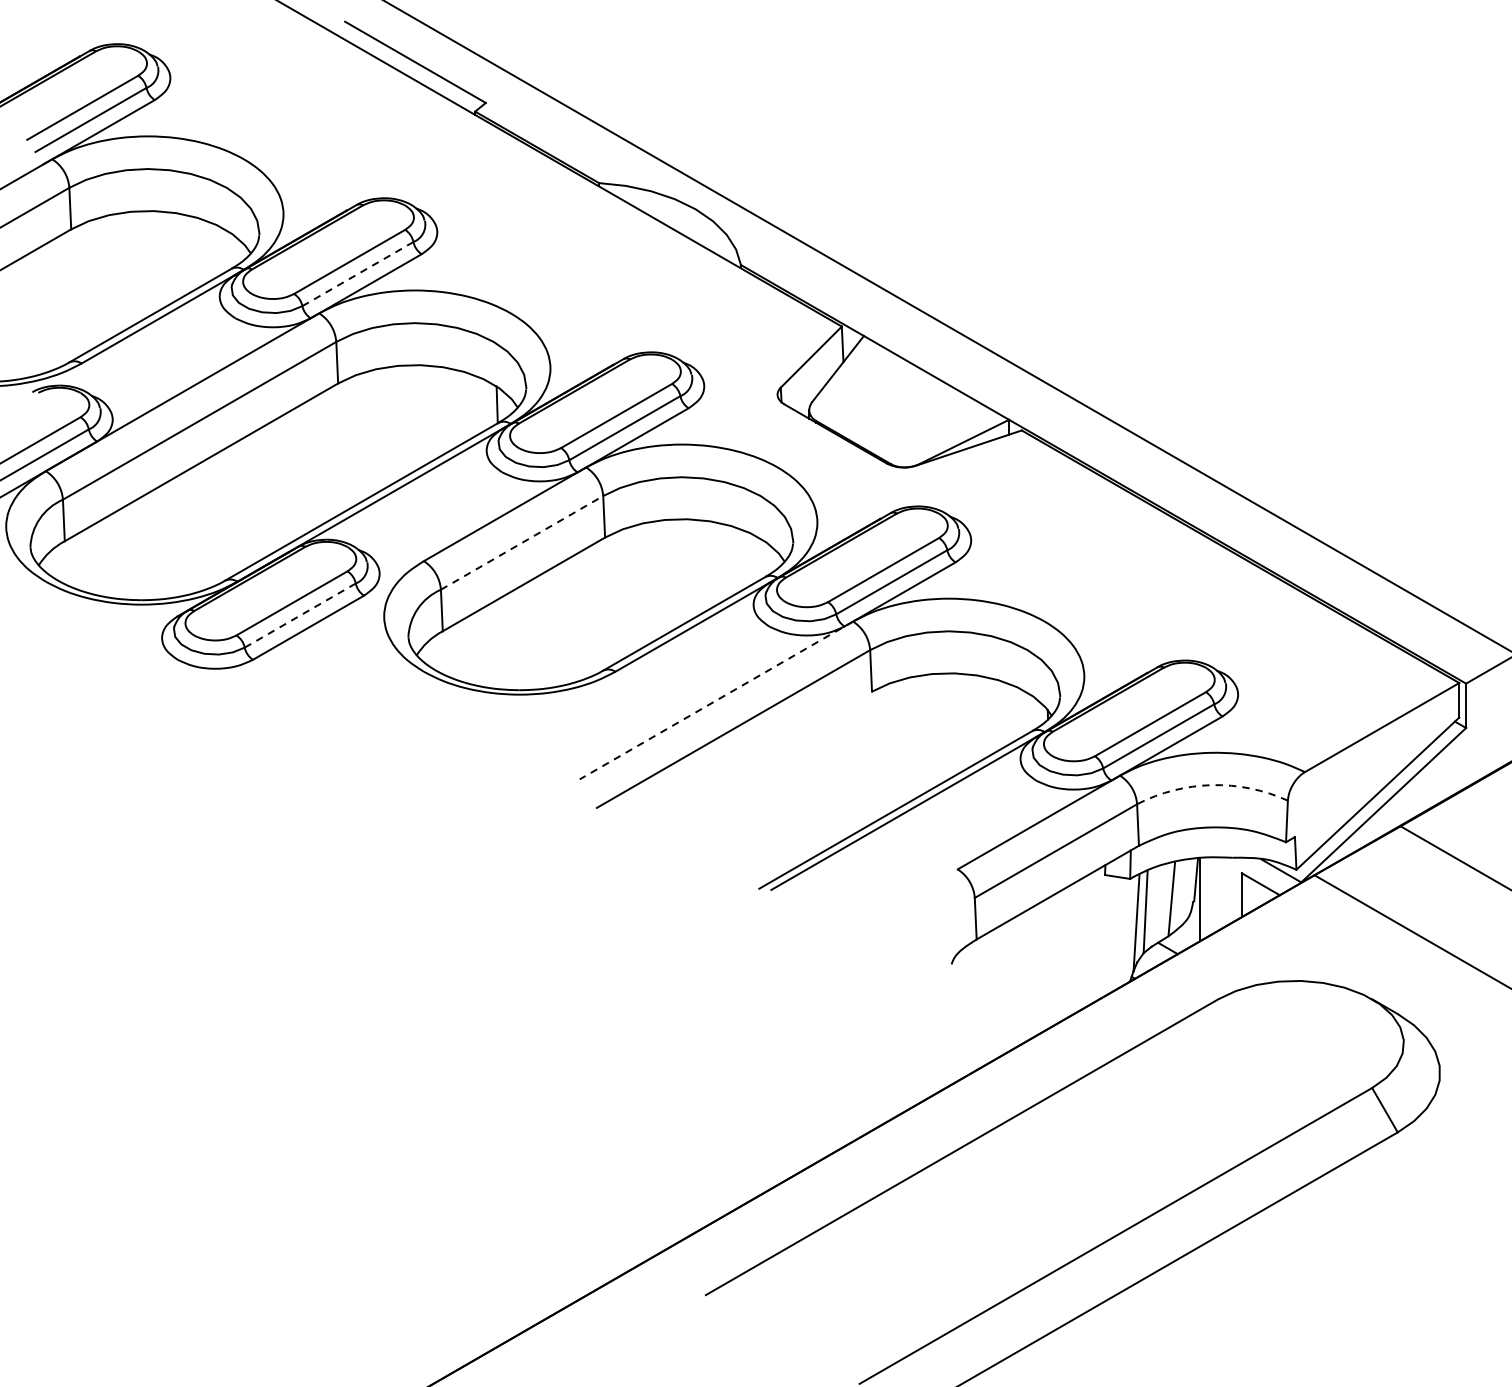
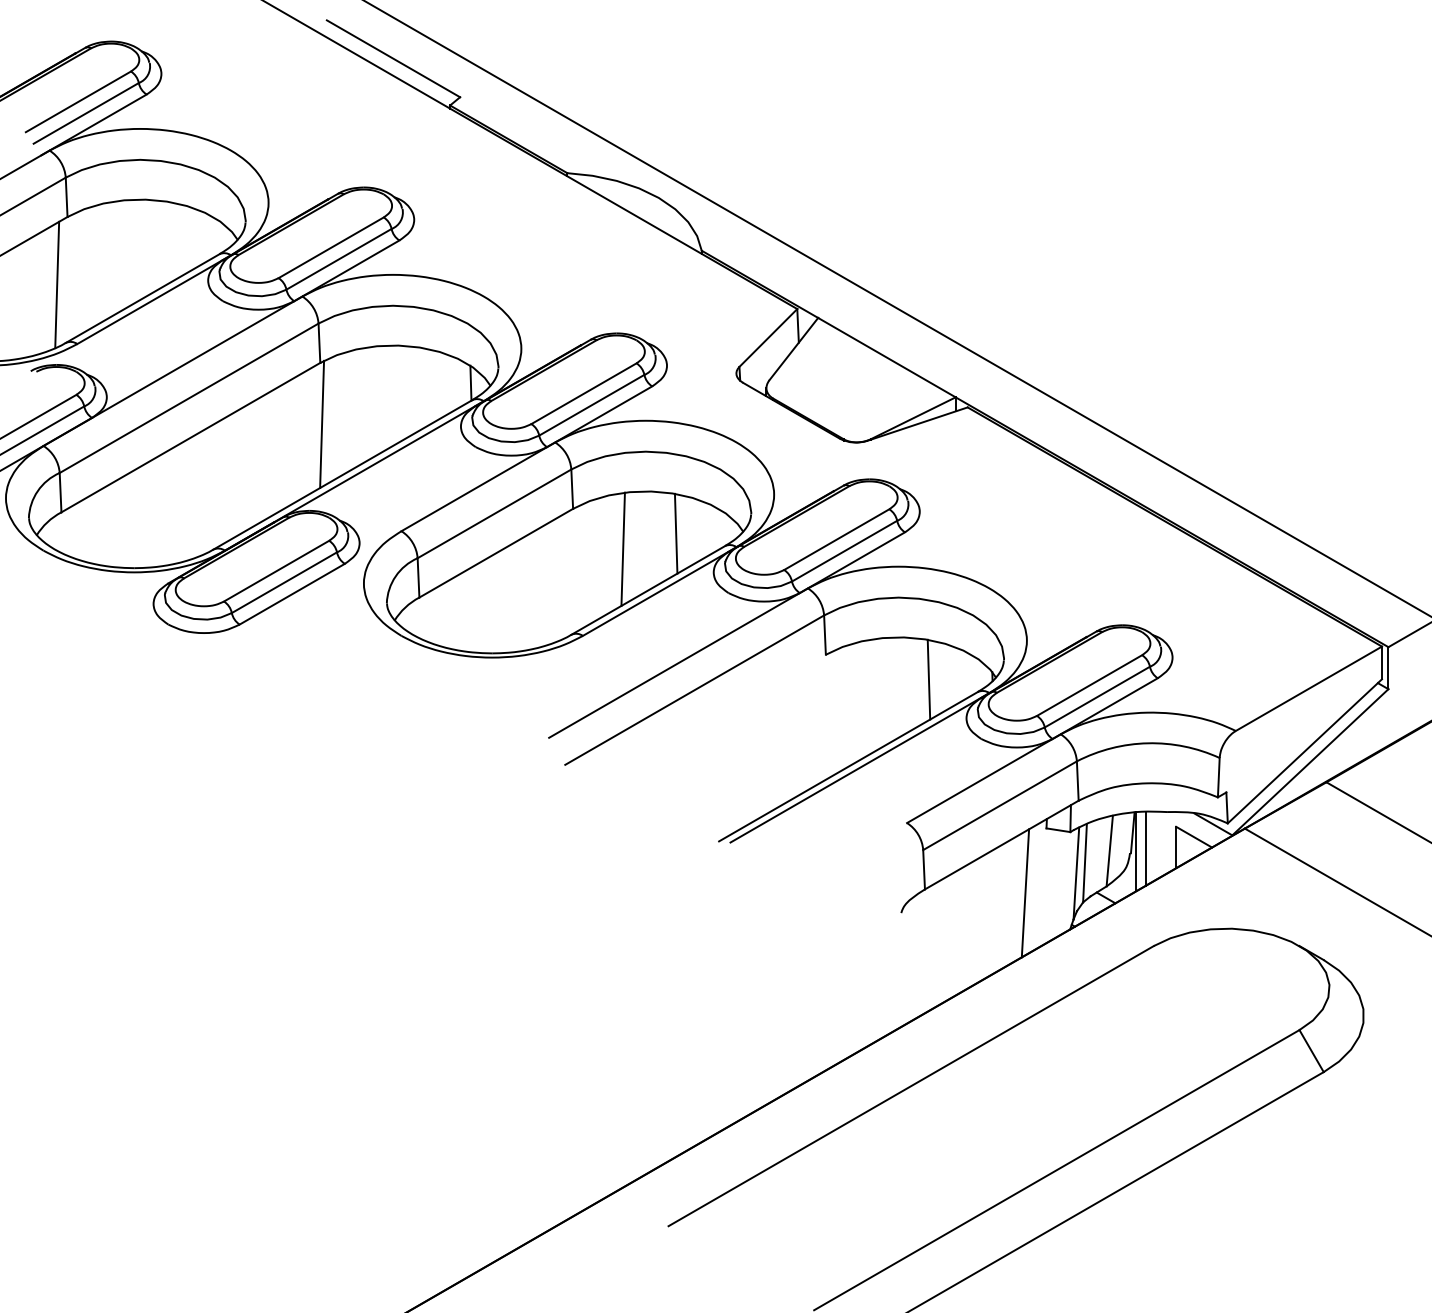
line: (358, 274) -> (339, 259), dashed -> solid
line: (60, 300) -> (57, 284), added
line: (340, 448) -> (322, 424), added
line: (522, 542) -> (494, 513), dashed -> solid
line: (713, 563) -> (675, 533), added
line: (657, 579) -> (622, 548), added
line: (300, 615) -> (284, 582), dashed -> solid
line: (716, 700) -> (678, 663), dashed -> solid
line: (980, 717) -> (928, 679), added
arc: (1211, 785) -> (1147, 743), dashed -> solid
line: (1210, 896) -> (1146, 848), added
line: (1082, 943) -> (1025, 893), added

